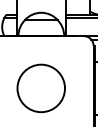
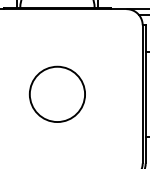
circle: (41, 88) -> (57, 94), size x0.71

